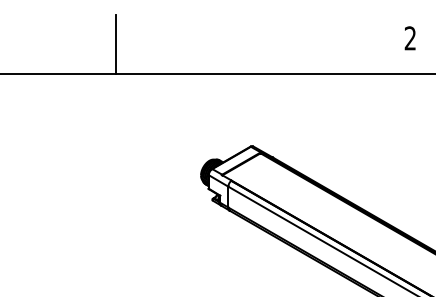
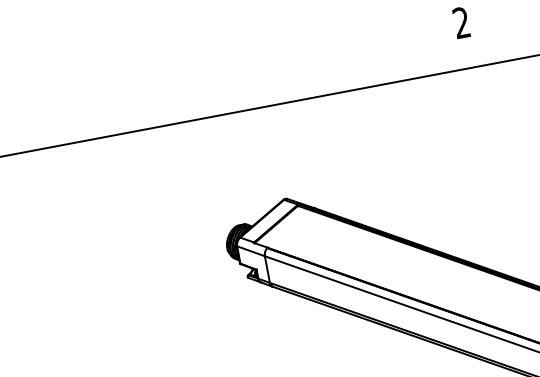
line: (115, 43) -> (86, 100), removed

